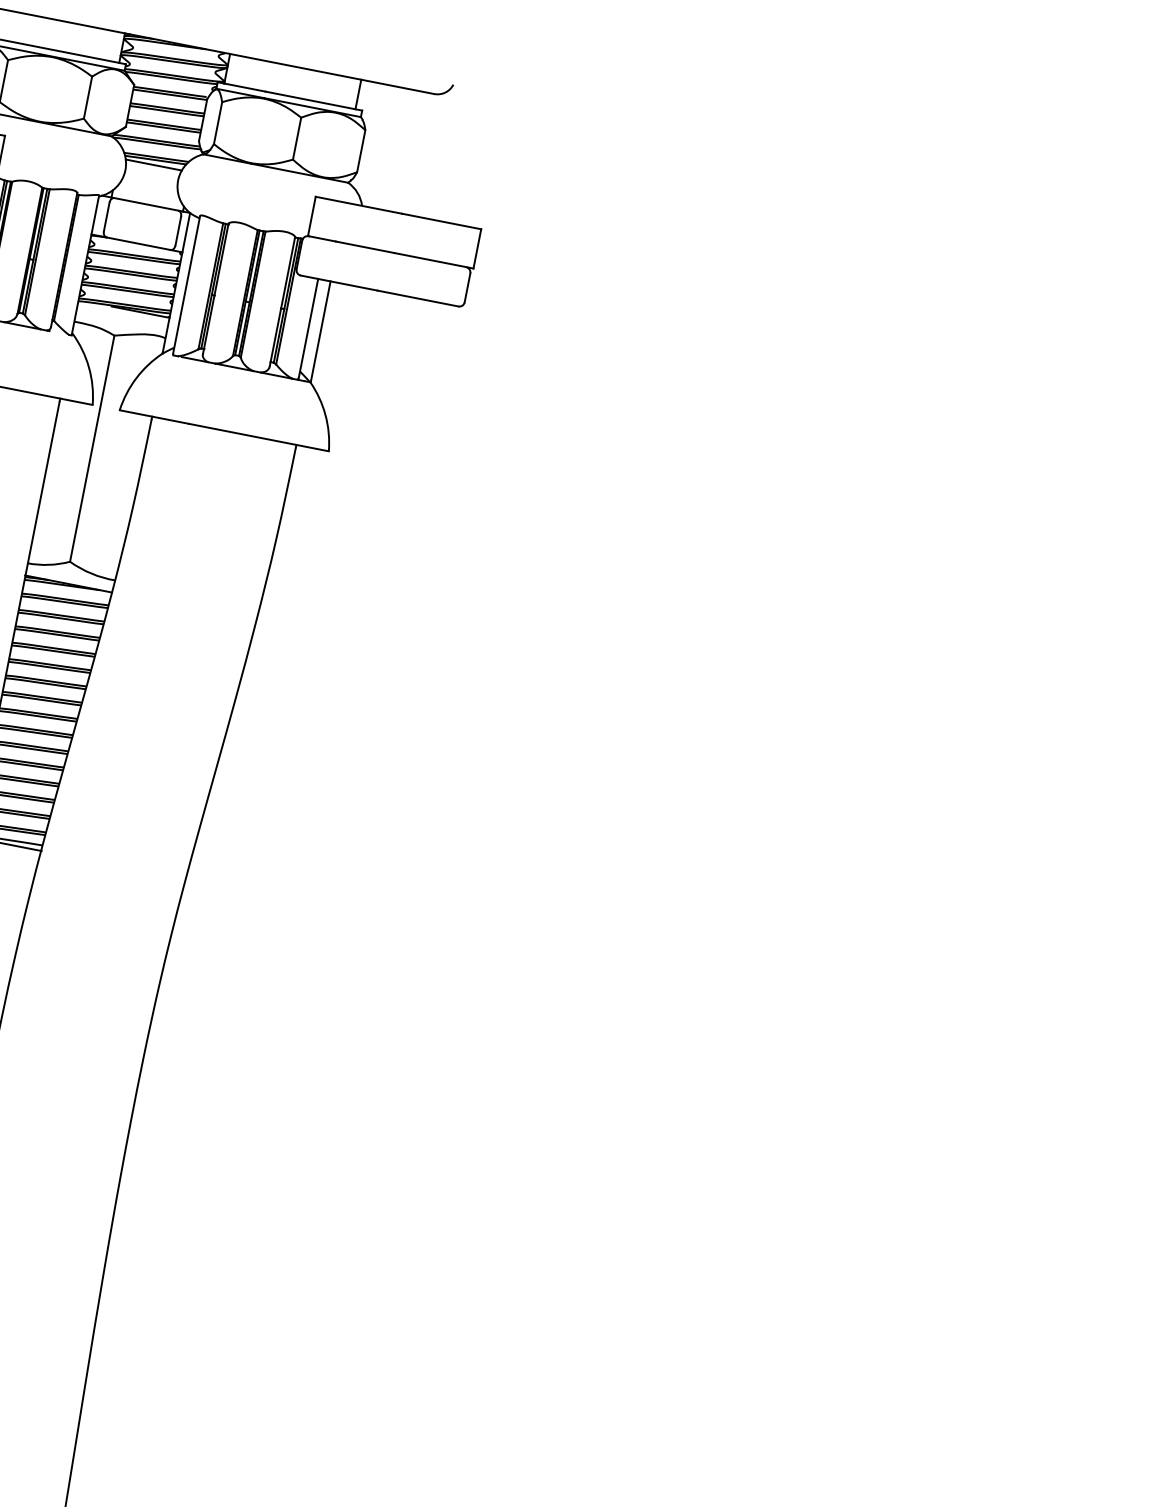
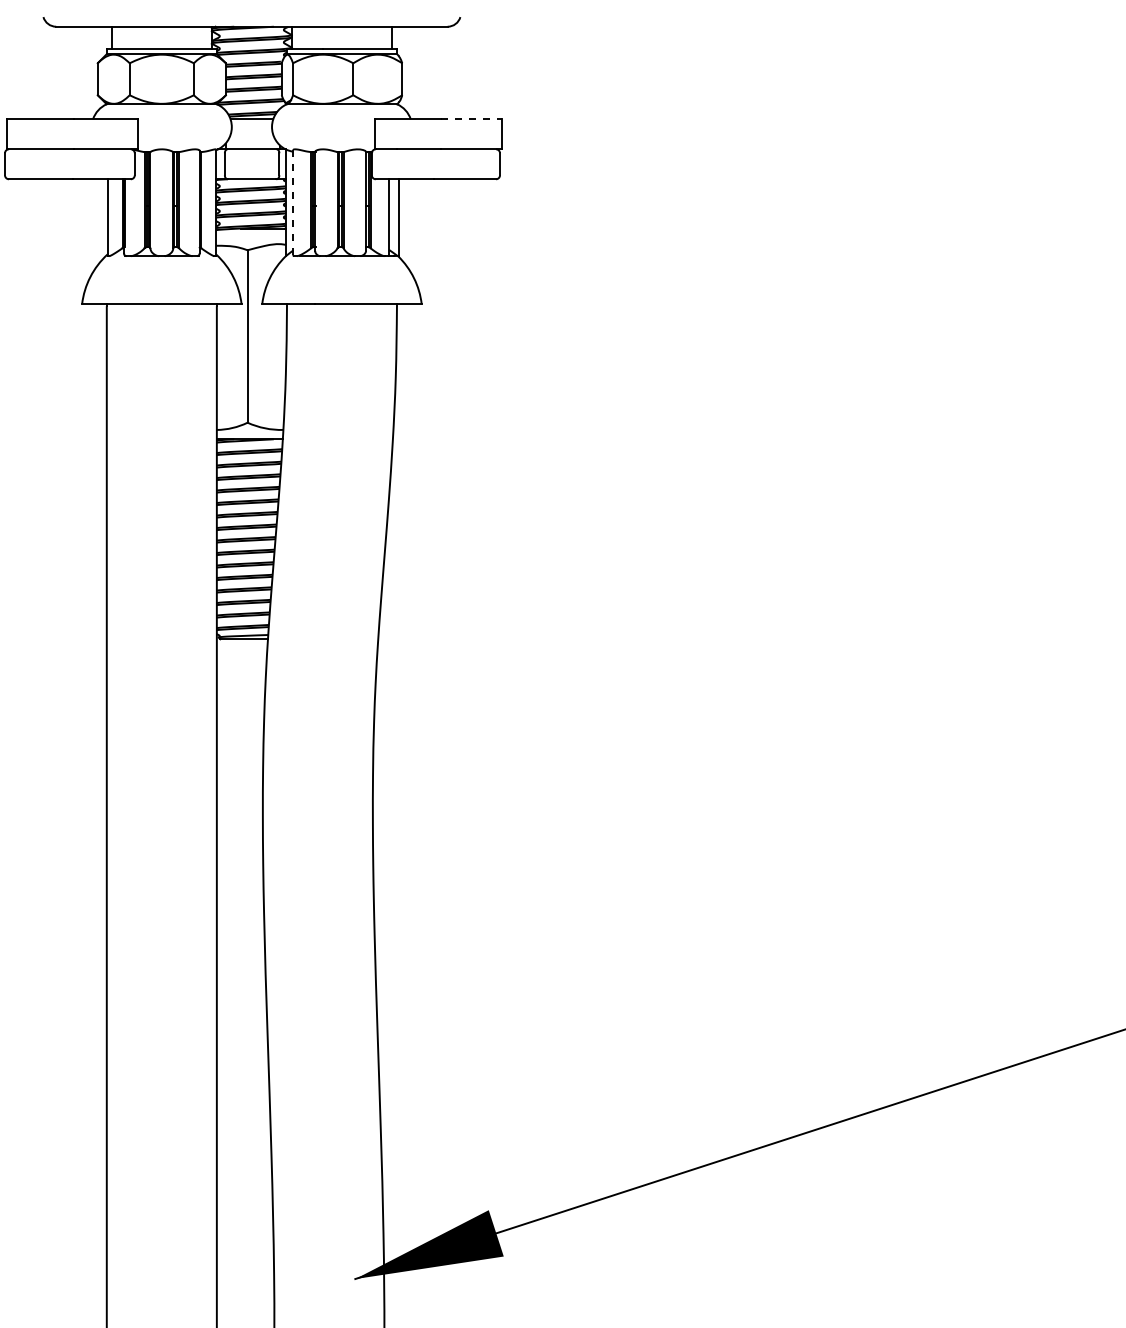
line: (441, 221) -> (471, 119), solid -> dashed
line: (186, 286) -> (293, 203), solid -> dashed

